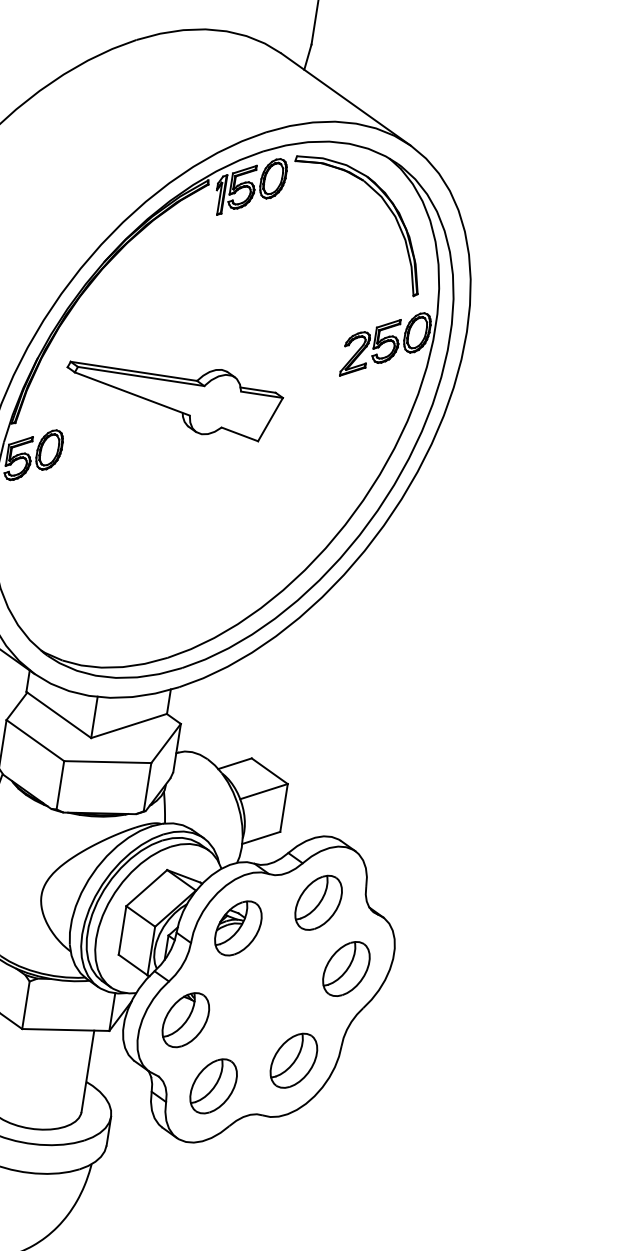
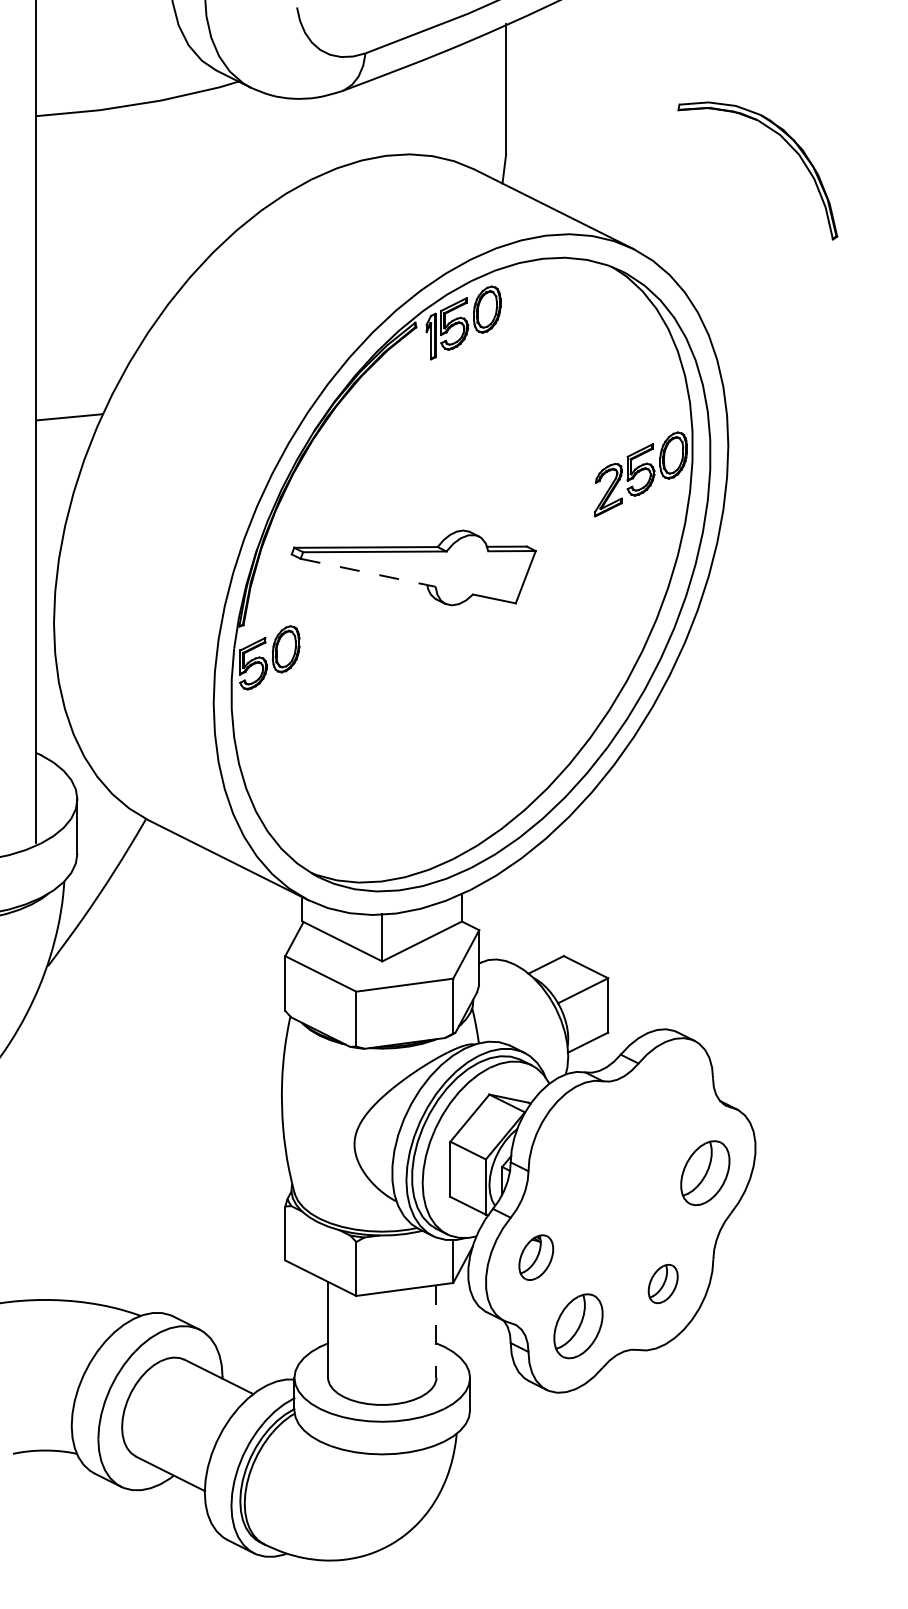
part: (387, 207) -> (788, 145), moved
line: (132, 393) -> (368, 572), solid -> dashed
part: (319, 902) -> (663, 1104), removed
part: (238, 928) -> (578, 1146), removed
part: (186, 1019) -> (536, 1257), size x0.7
part: (294, 1060) -> (663, 1283), size x0.6
line: (87, 1072) -> (436, 1332), solid -> dashed

